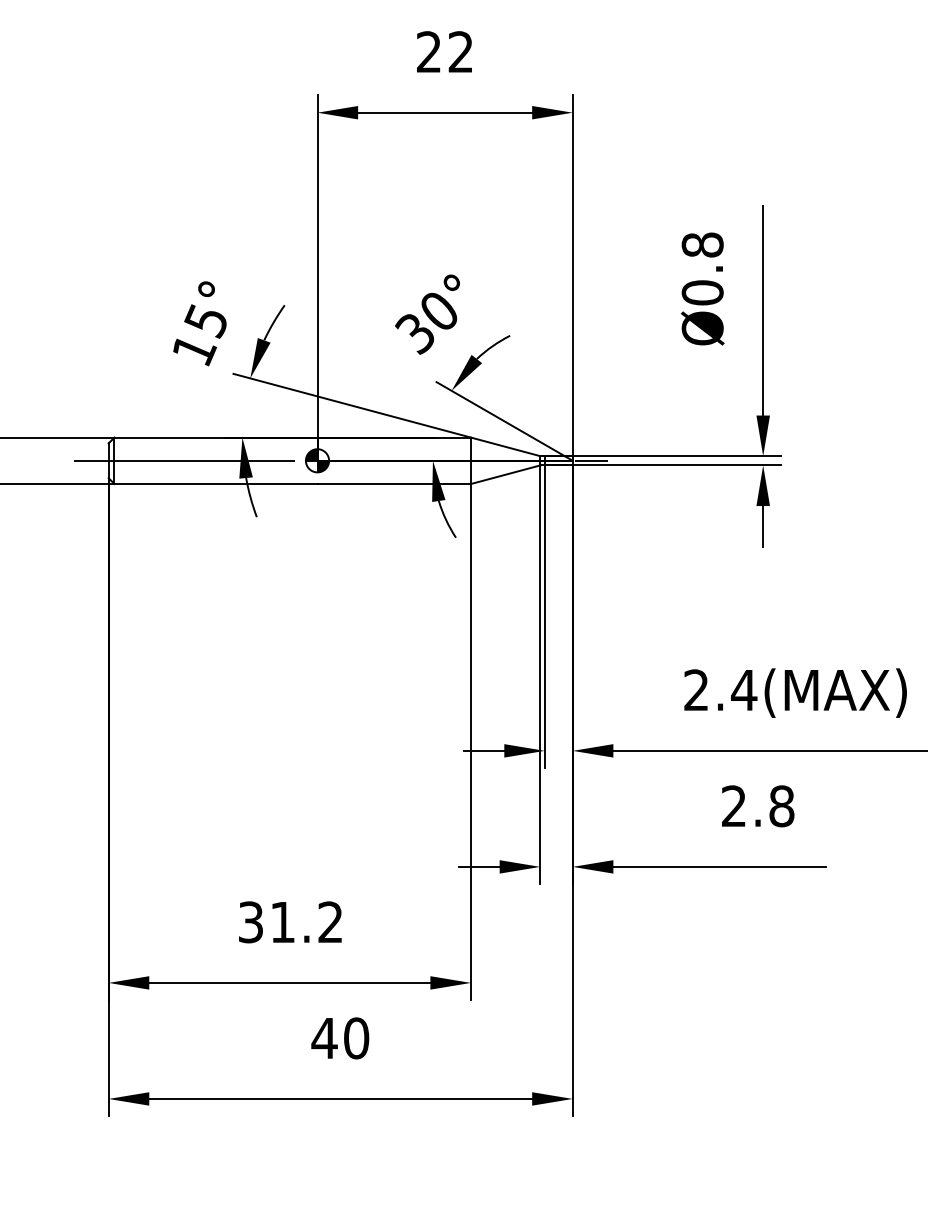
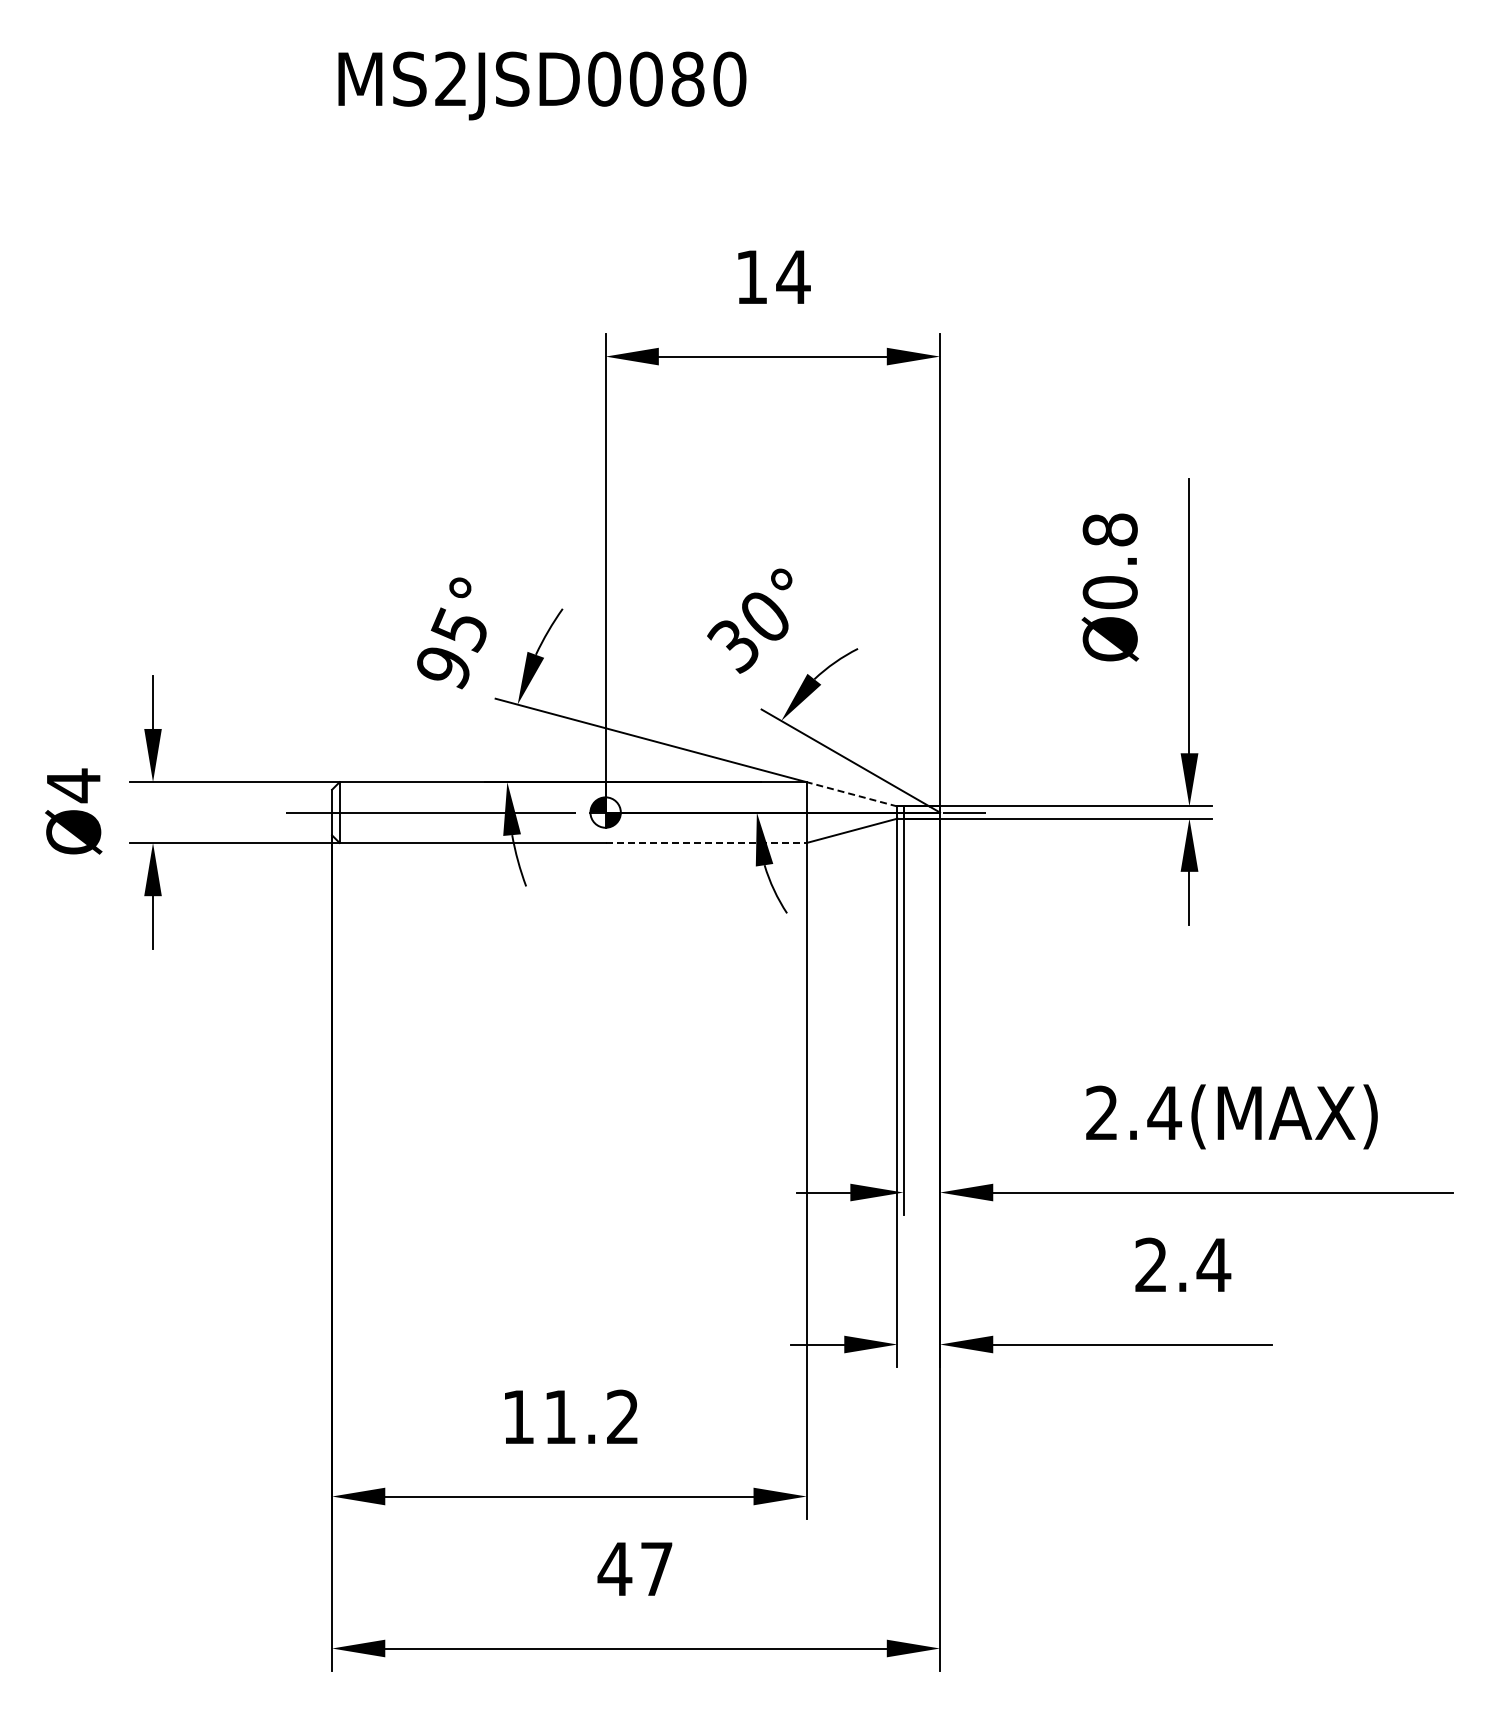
text: (444, 51) -> (772, 276), 22 -> 14
text: (195, 350) -> (445, 668), 15° -> 95°
line: (505, 447) -> (852, 794), solid -> dashed
line: (394, 483) -> (706, 842), solid -> dashed
text: (781, 805) -> (1213, 1264), 2.8 -> 2.4
text: (250, 921) -> (518, 1416), 31.2 -> 11.2
text: (356, 1037) -> (656, 1568), 40 -> 47

